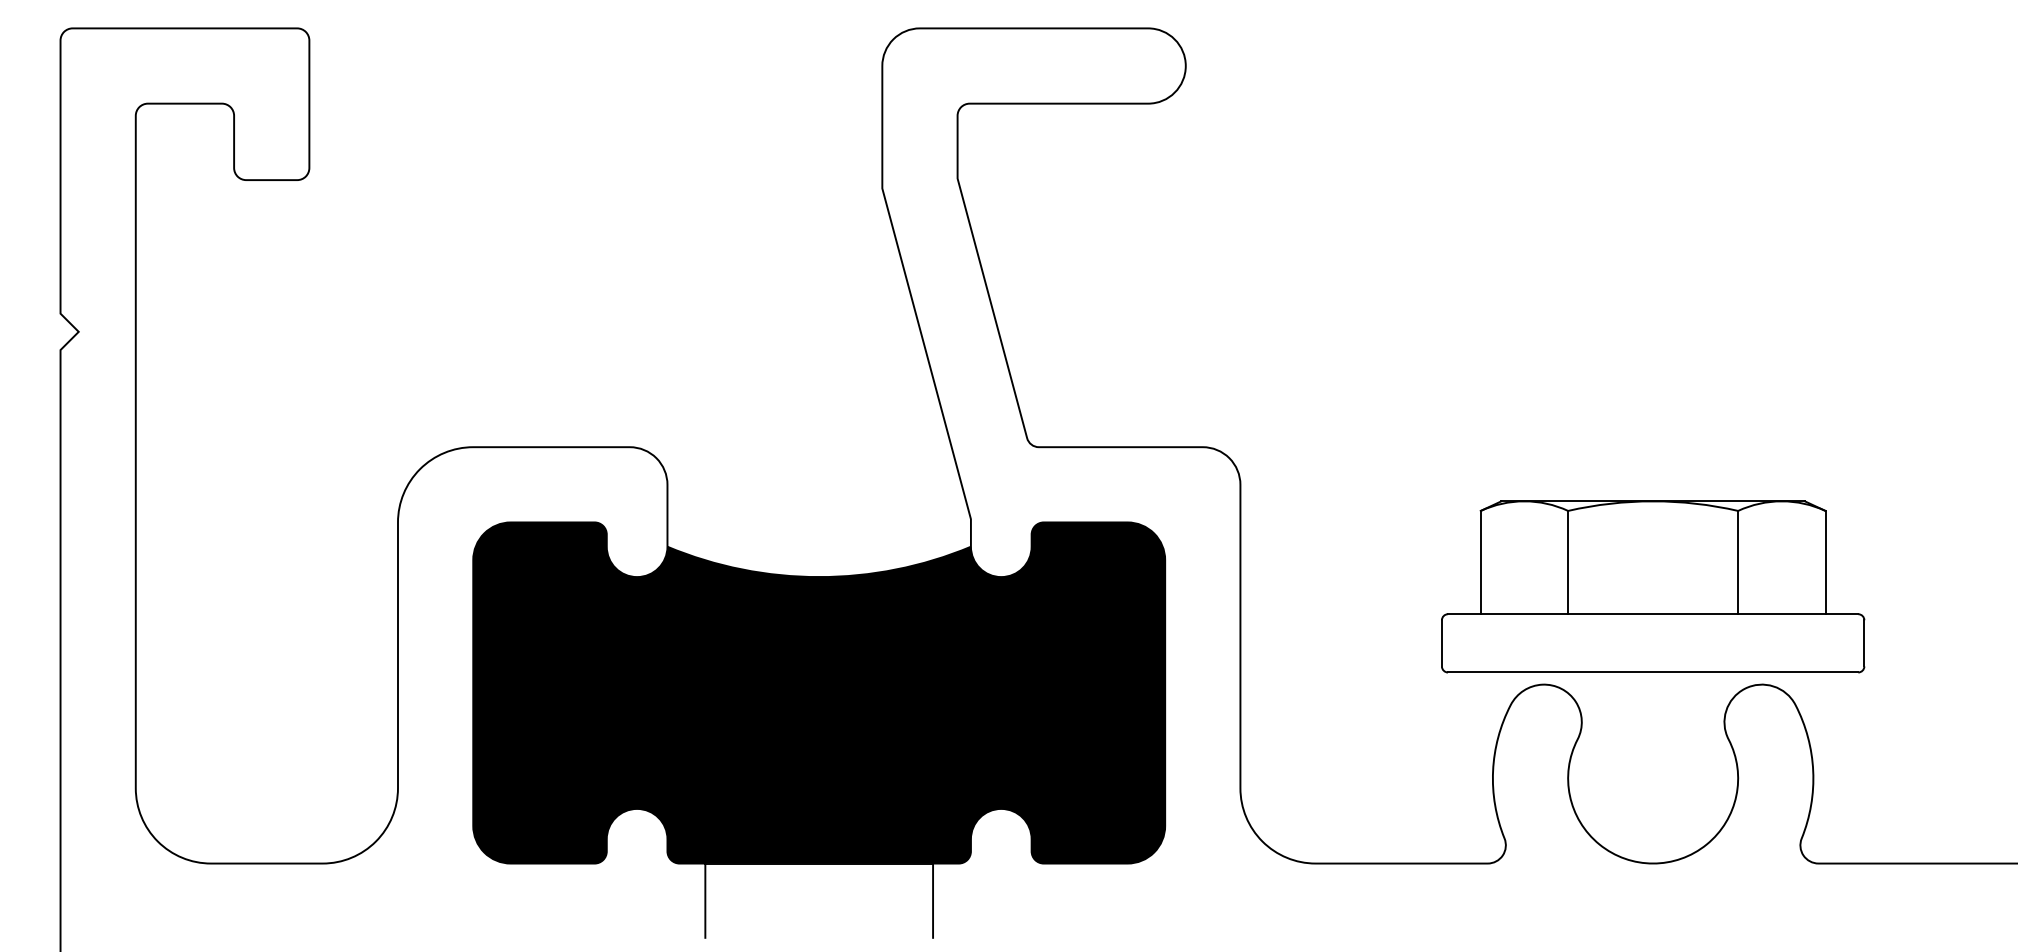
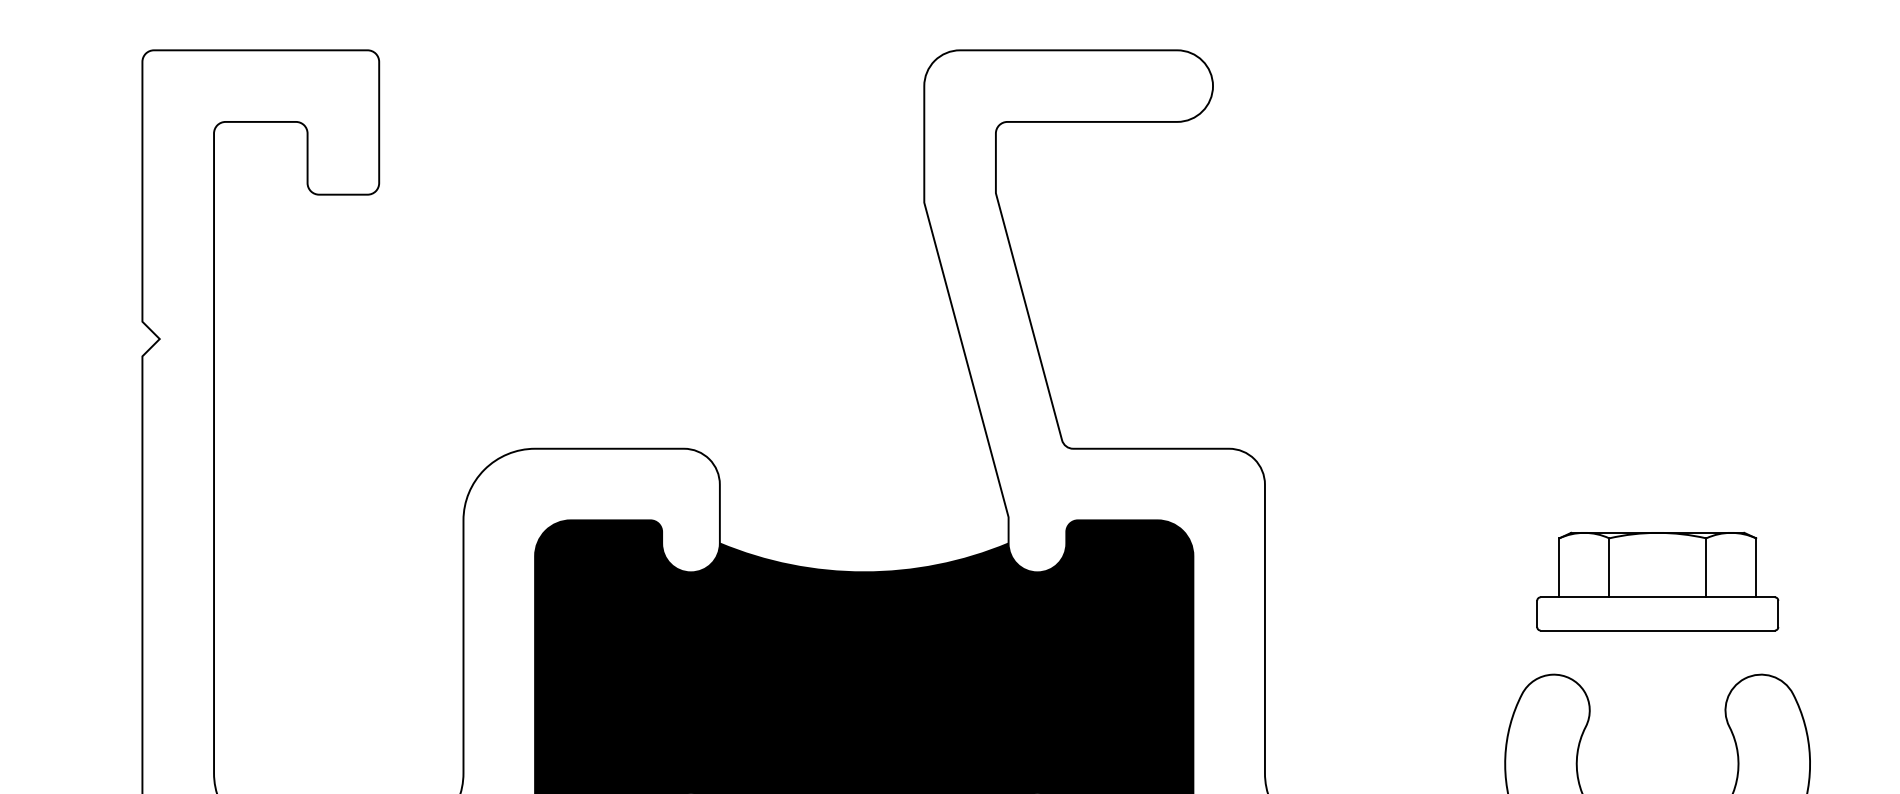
part: (1653, 586) -> (1657, 581), size x0.6

